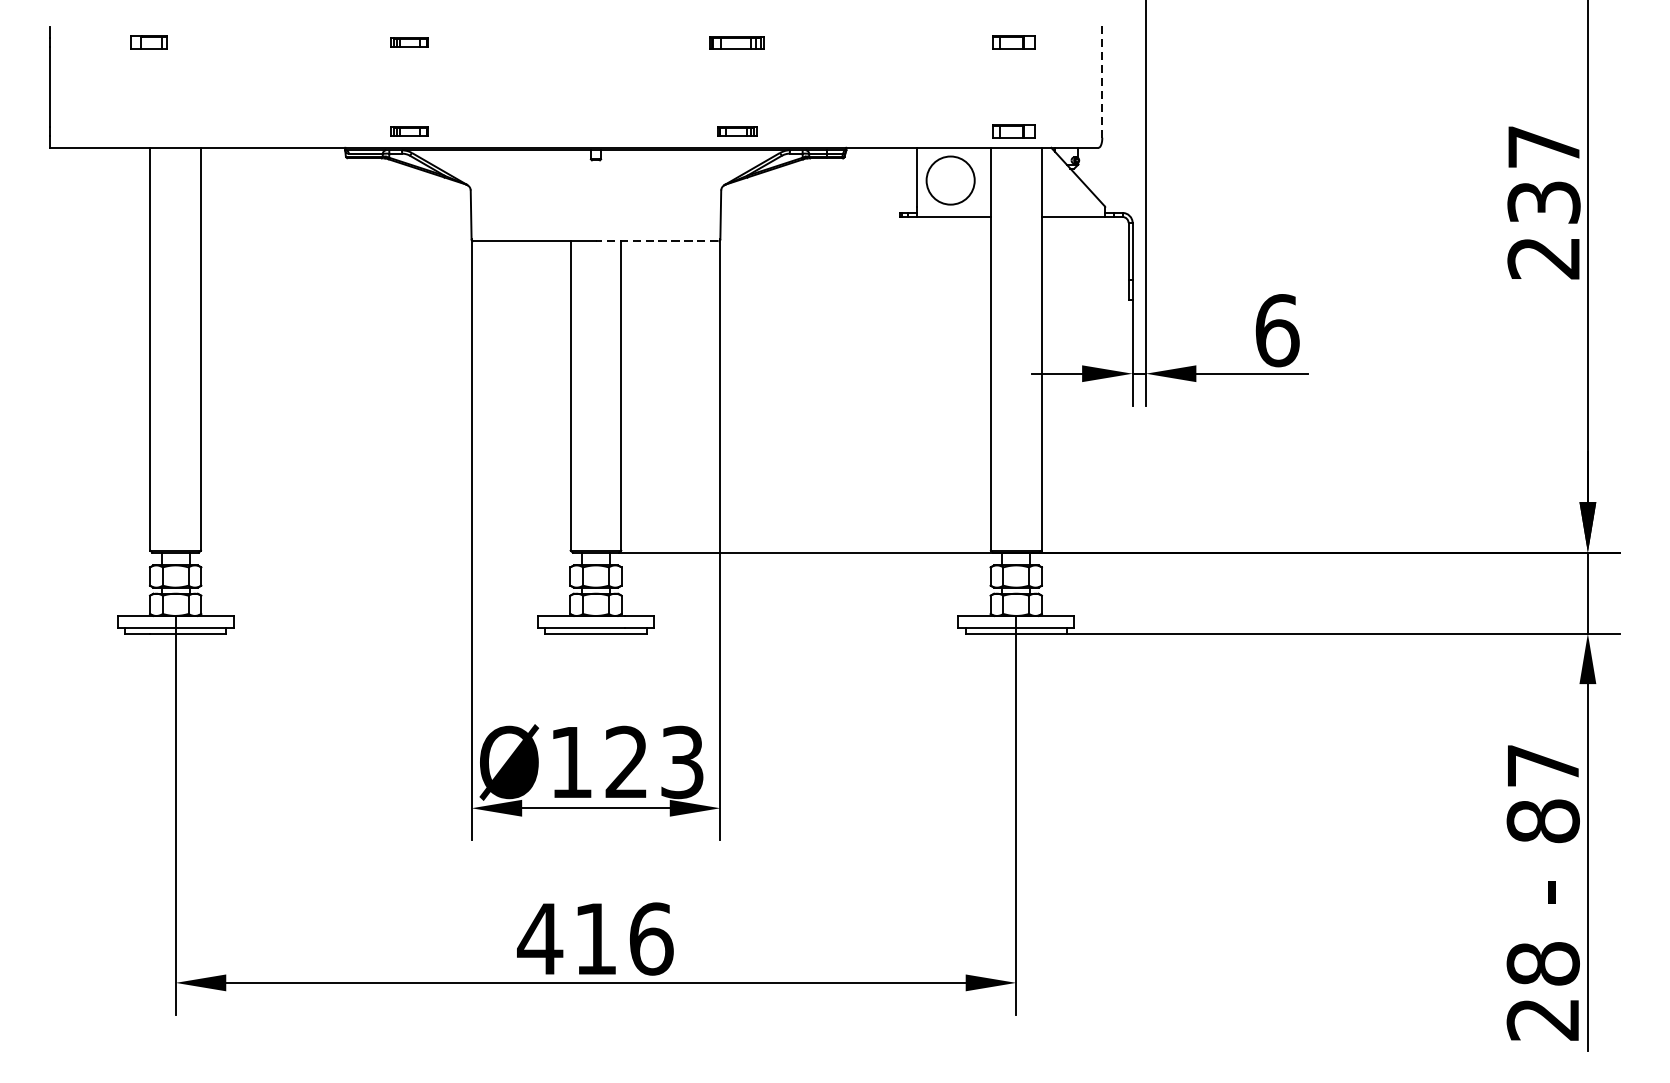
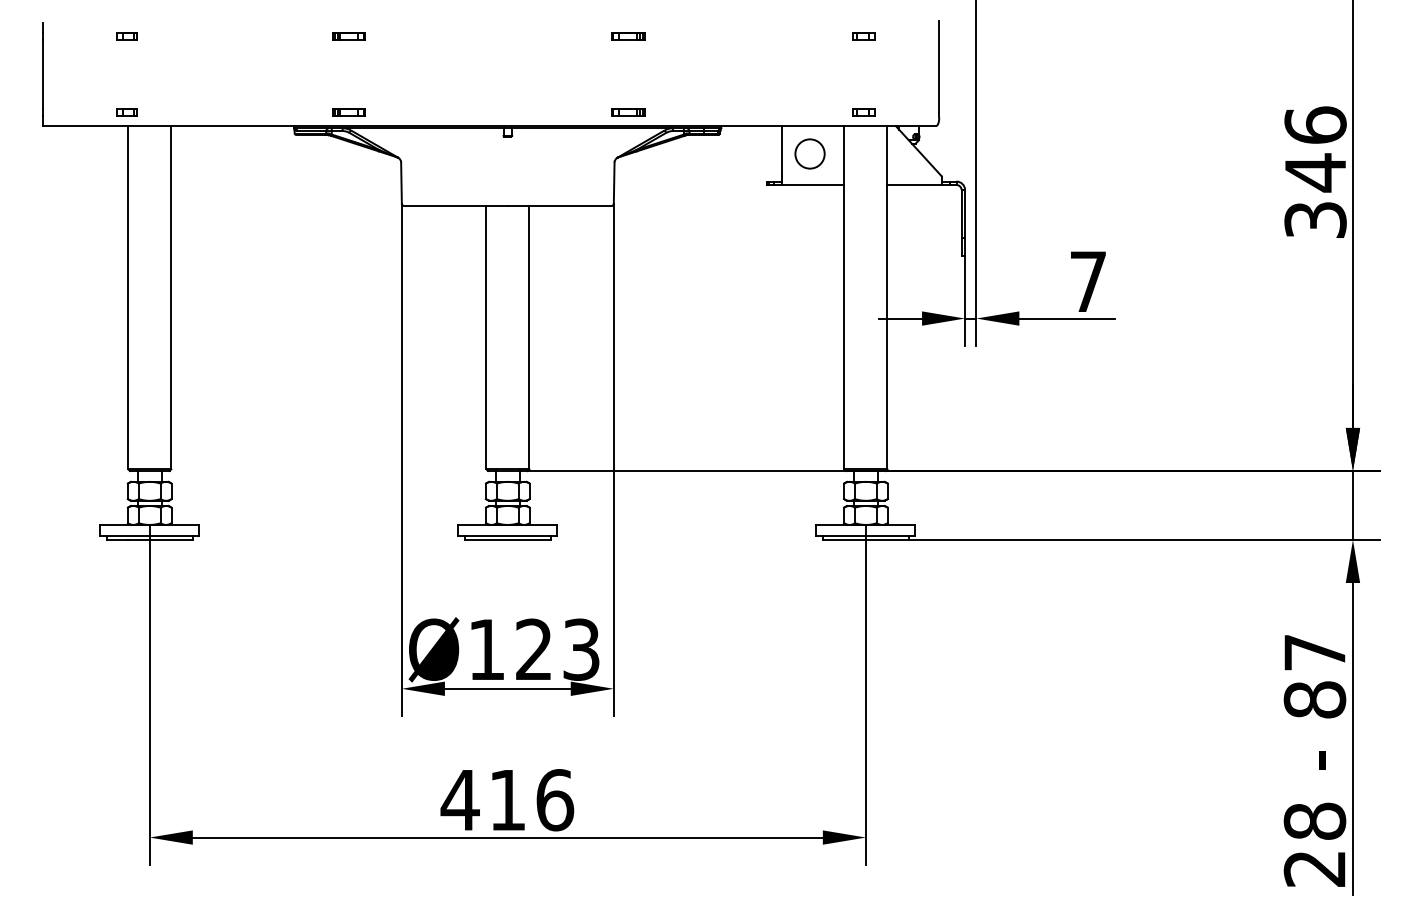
part: (148, 42) -> (126, 36), size x0.62
part: (737, 42) -> (628, 36), size x0.71
part: (1013, 42) -> (863, 36), size x0.62
line: (1102, 80) -> (939, 68), dashed -> solid
part: (148, 131) -> (126, 112), added
part: (1013, 131) -> (863, 112), size x0.62
circle: (950, 180) -> (809, 153), size x0.71
text: (1543, 202) -> (1315, 172), 237 -> 346
line: (656, 241) -> (559, 205), dashed -> solid
text: (1277, 330) -> (1088, 281), 6 -> 7

